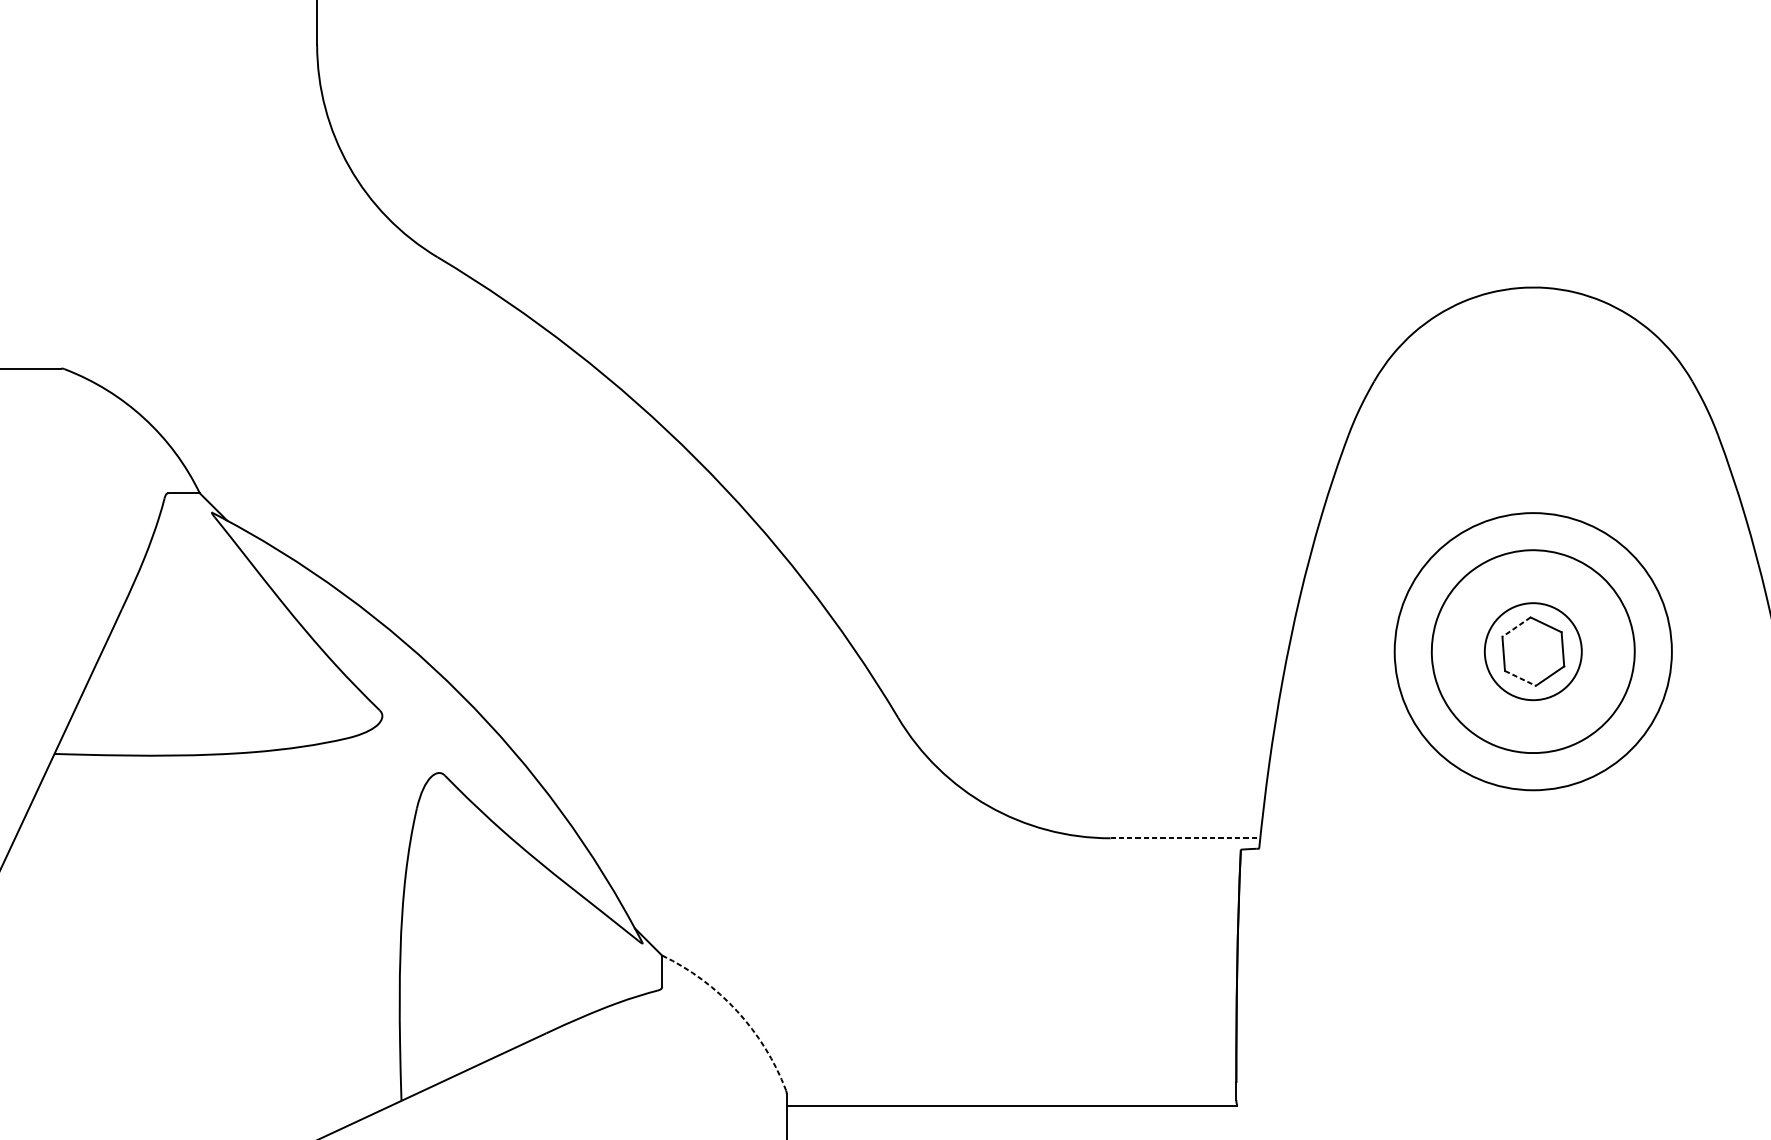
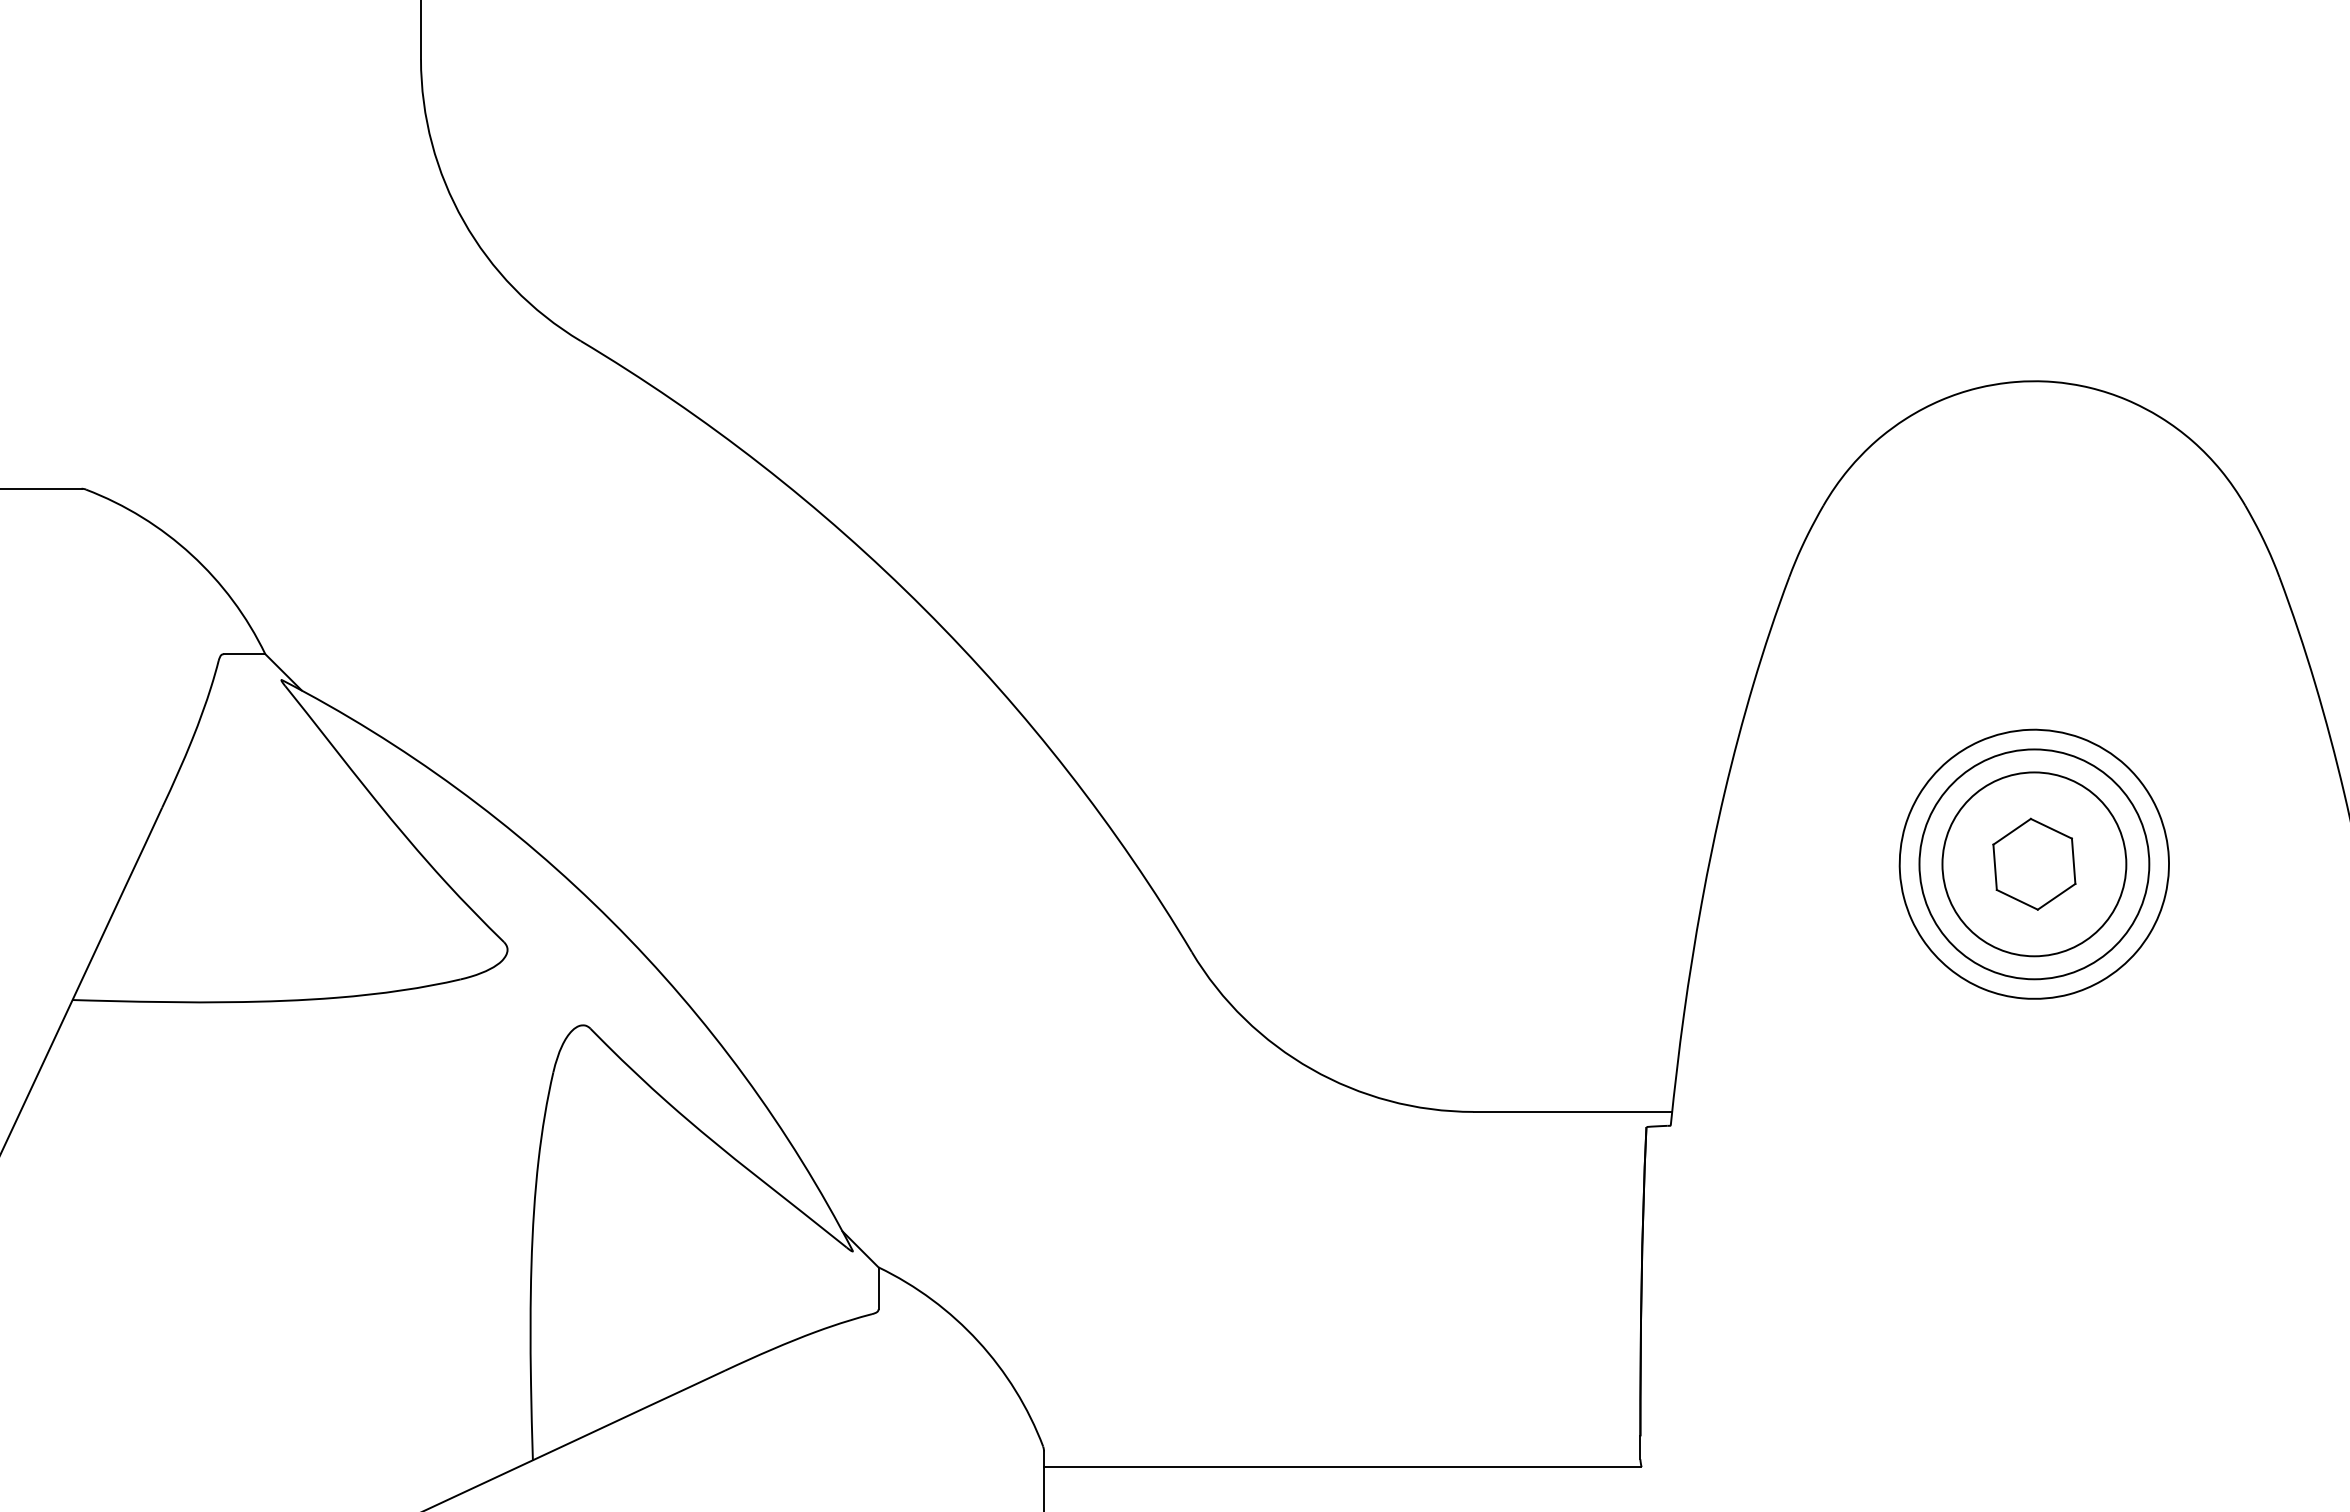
line: (1516, 626) -> (2012, 831), dashed -> solid
circle: (1533, 651) -> (2034, 864), size x0.62
circle: (1533, 651) -> (2034, 864), size x1.43
line: (1520, 678) -> (2017, 899), dashed -> solid
line: (1185, 837) -> (1573, 1111), dashed -> solid
arc: (737, 1011) -> (978, 1341), dashed -> solid

